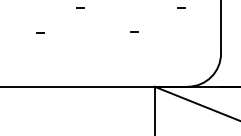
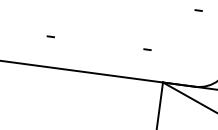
line: (134, 31) -> (147, 48), moved
line: (40, 32) -> (50, 35), moved

